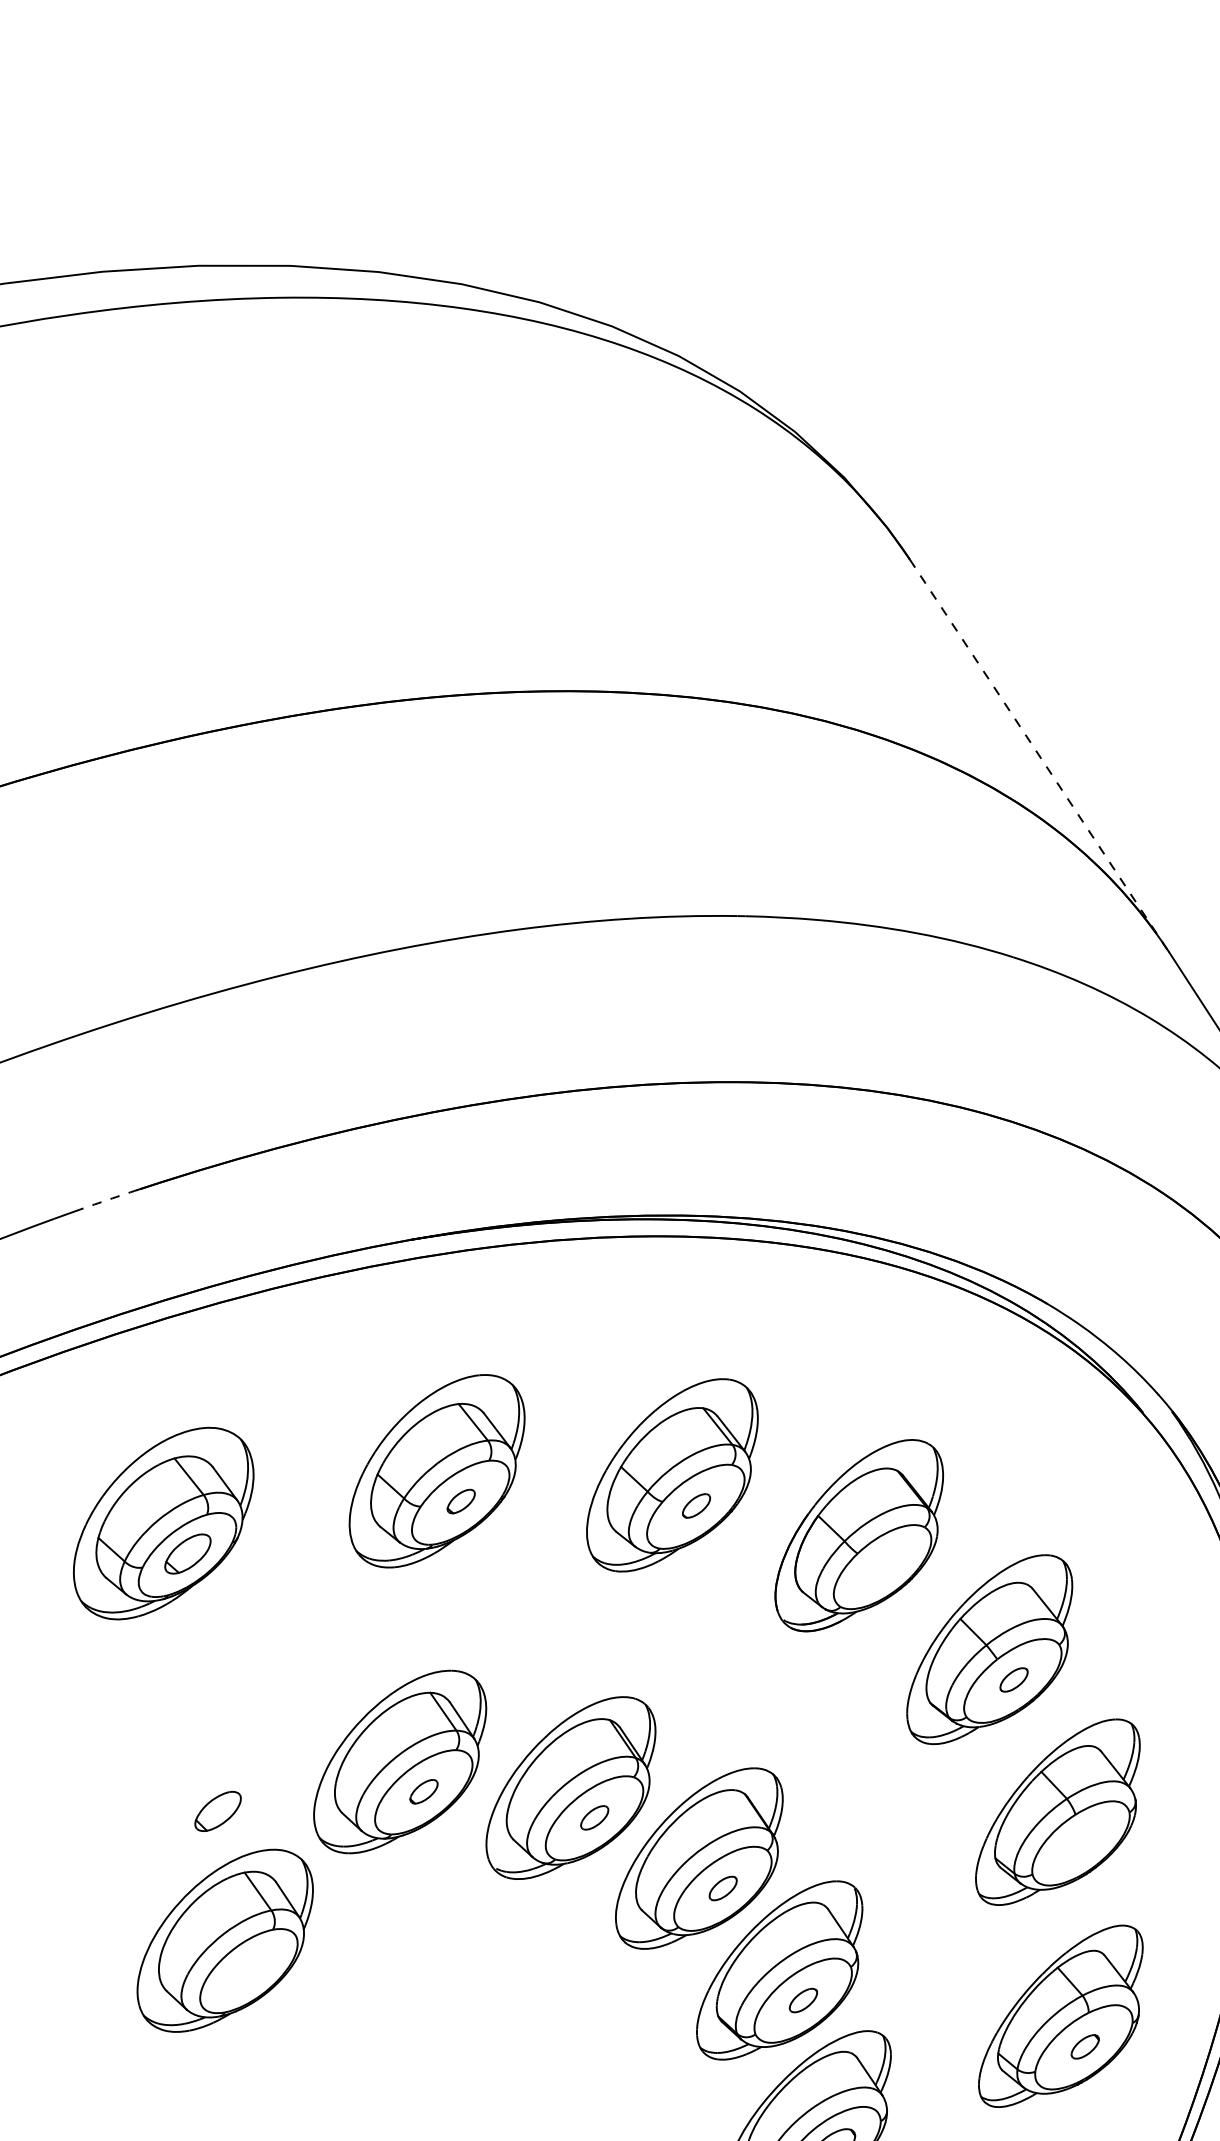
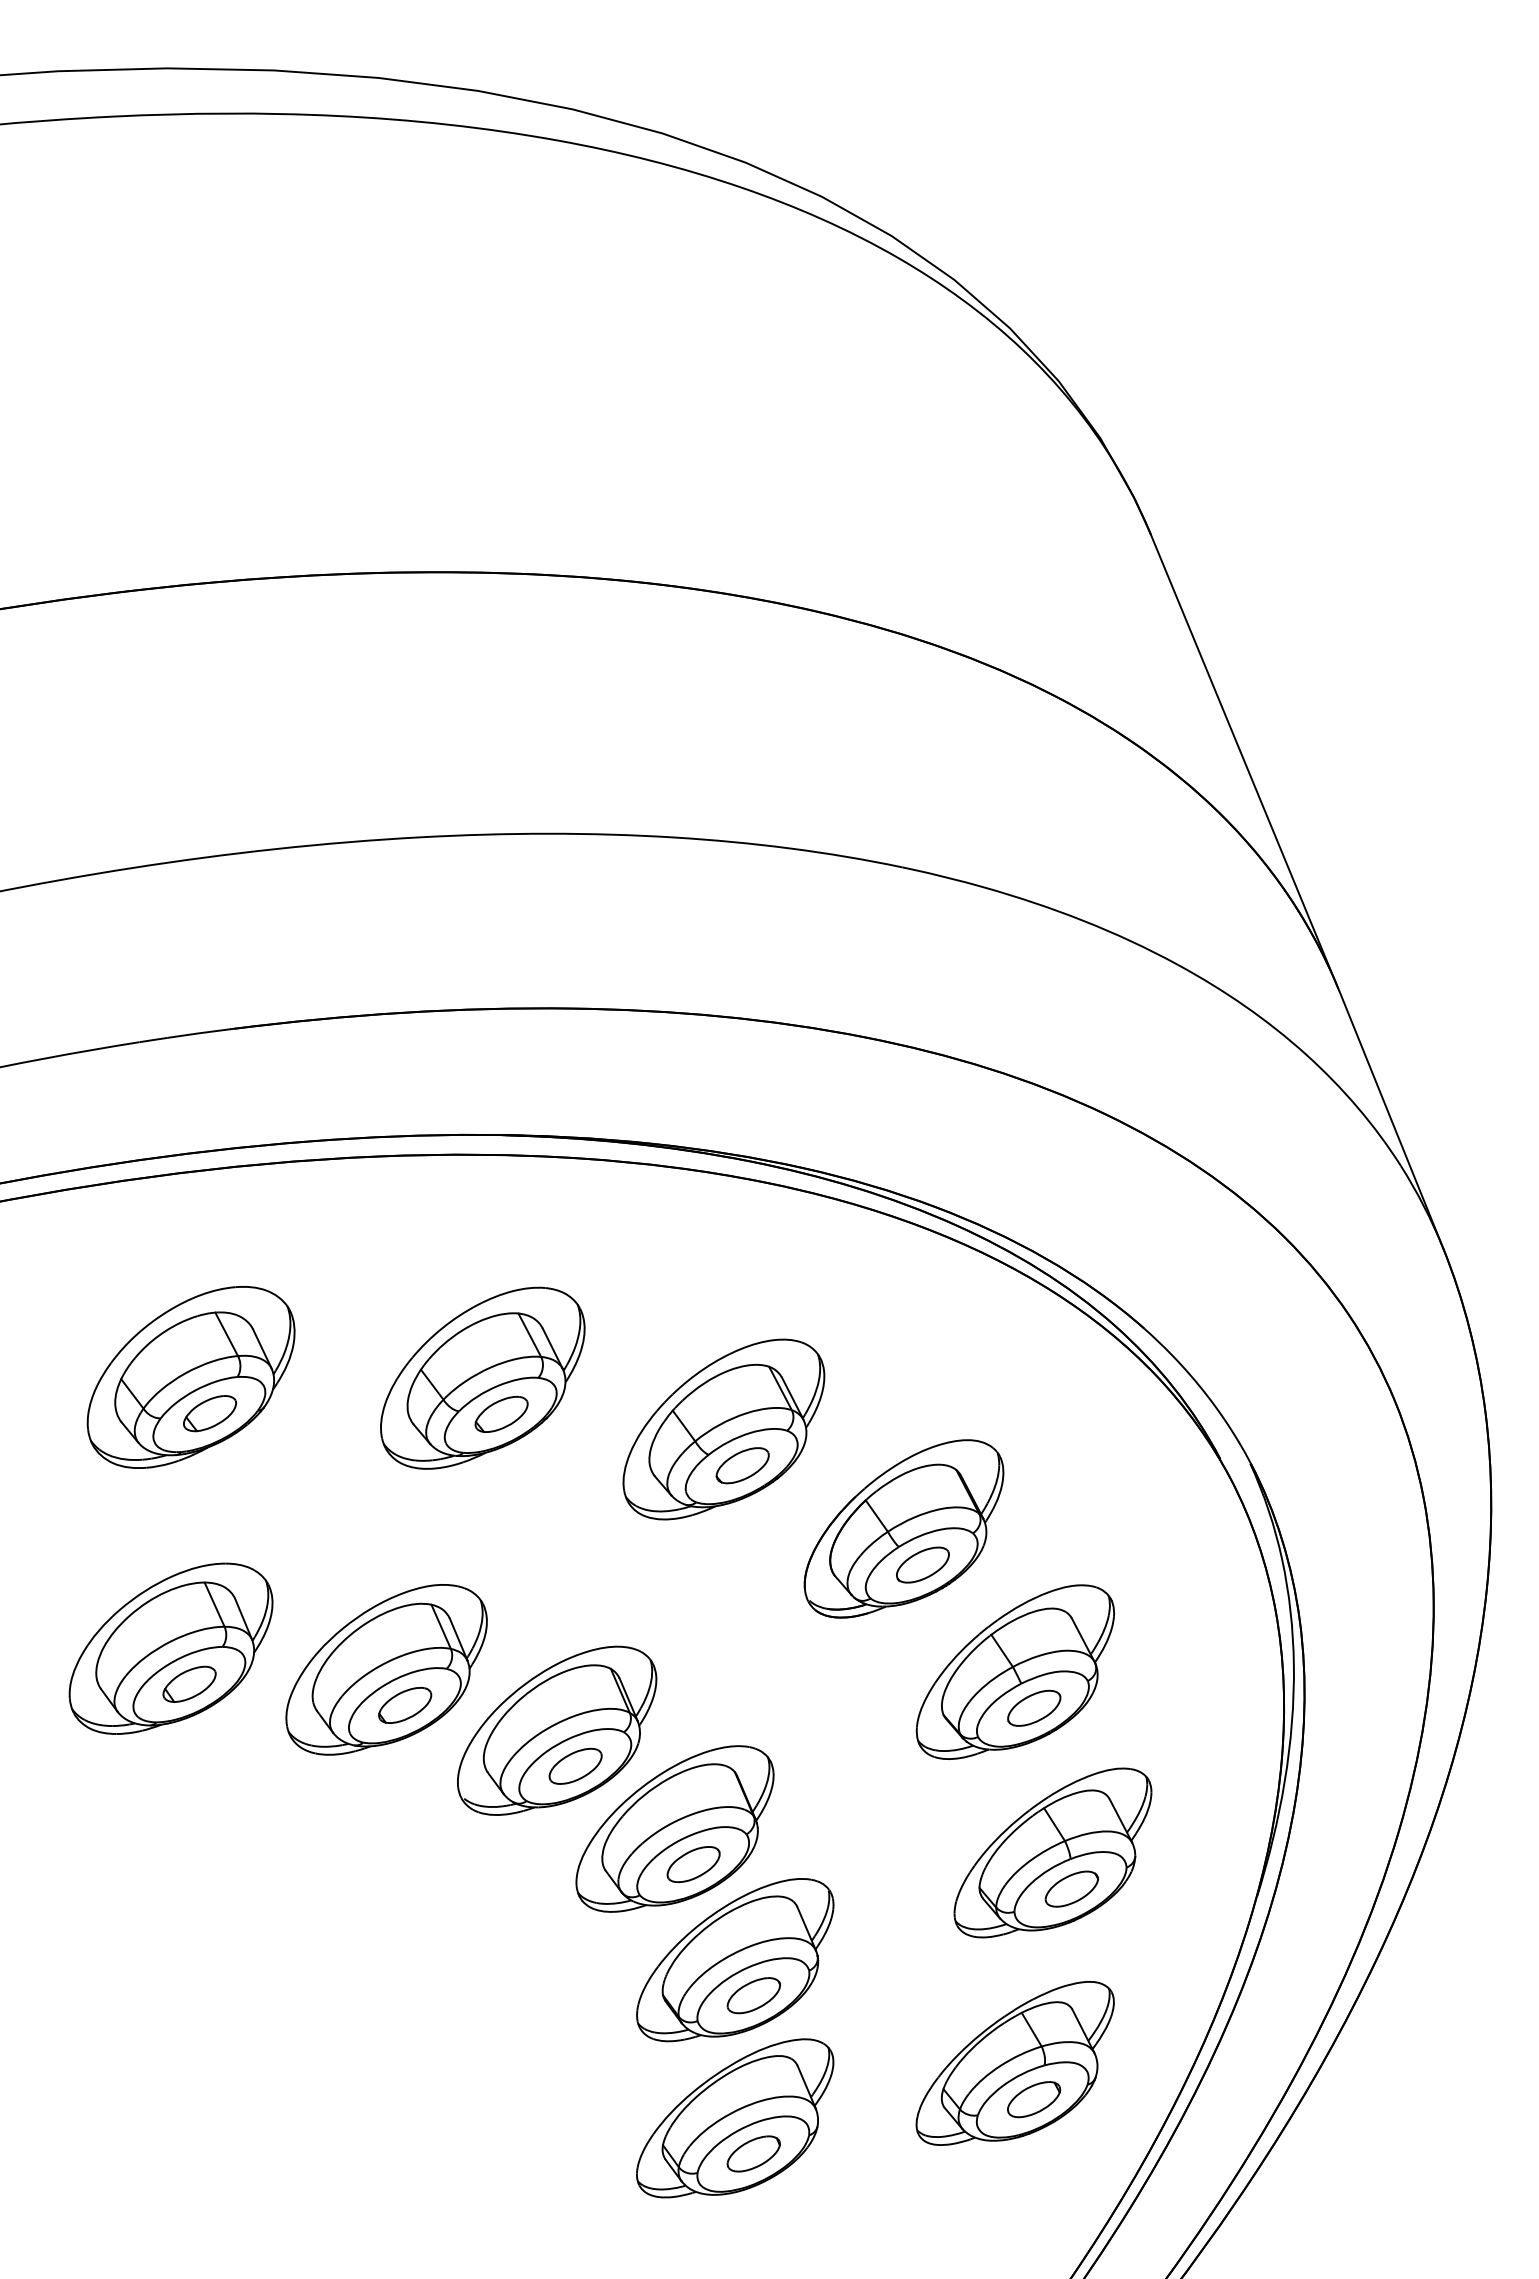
line: (1038, 753) -> (1244, 760), dashed -> solid
arc: (108, 1199) -> (199, 1033), dashed -> solid
part: (461, 1500) -> (501, 1413), size x1.67
part: (696, 1505) -> (742, 1465), size x1.67
part: (883, 1565) -> (922, 1564), added
part: (1014, 1679) -> (1034, 1707), size x1.67
part: (424, 1791) -> (405, 1704), size x1.67
part: (594, 1817) -> (575, 1765), size x1.67
part: (1081, 1842) -> (1071, 1888), added
part: (723, 1888) -> (693, 1864), size x1.67
part: (224, 1940) -> (170, 1648), moved
part: (803, 2000) -> (753, 1995), size x1.67
part: (1085, 2046) -> (1034, 2099), size x1.67

